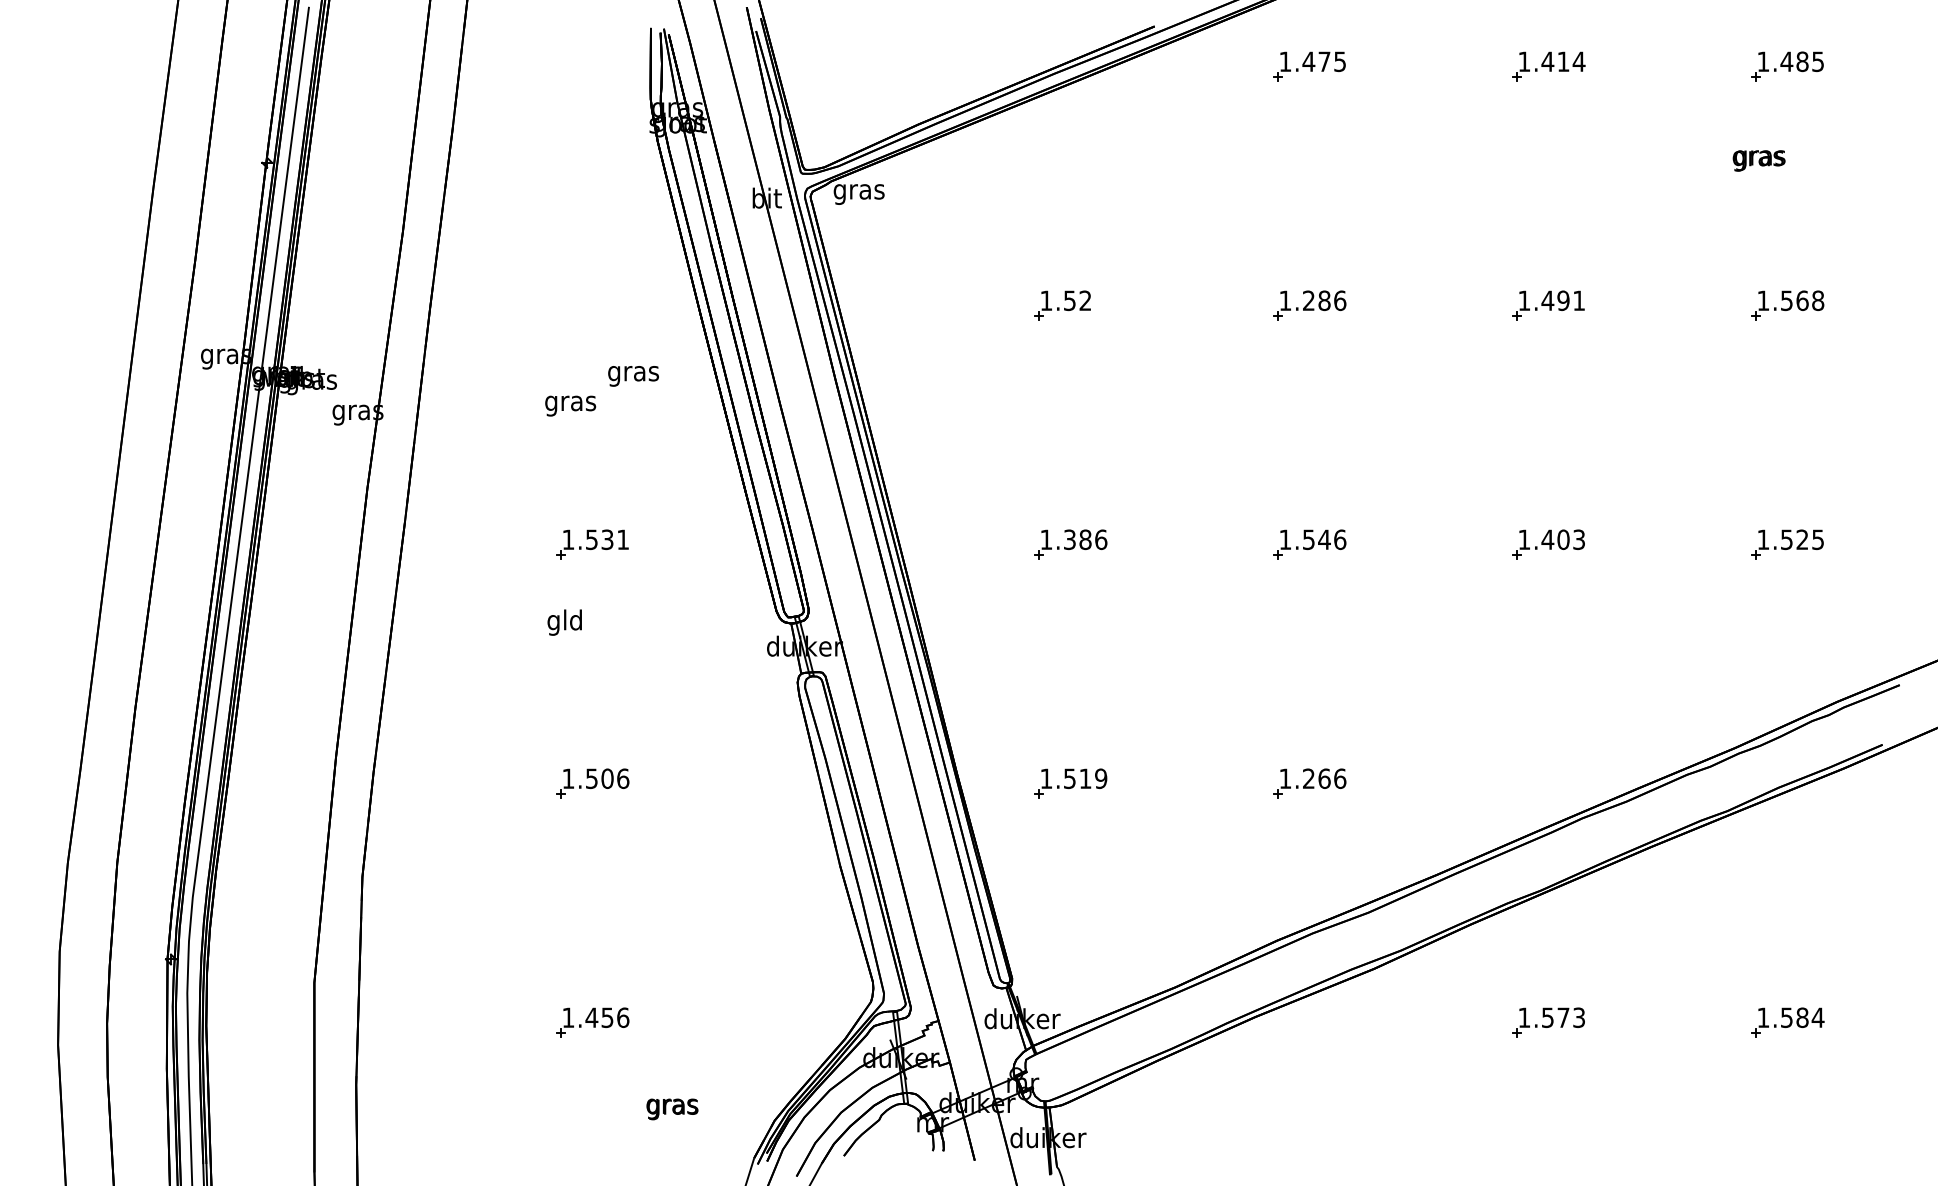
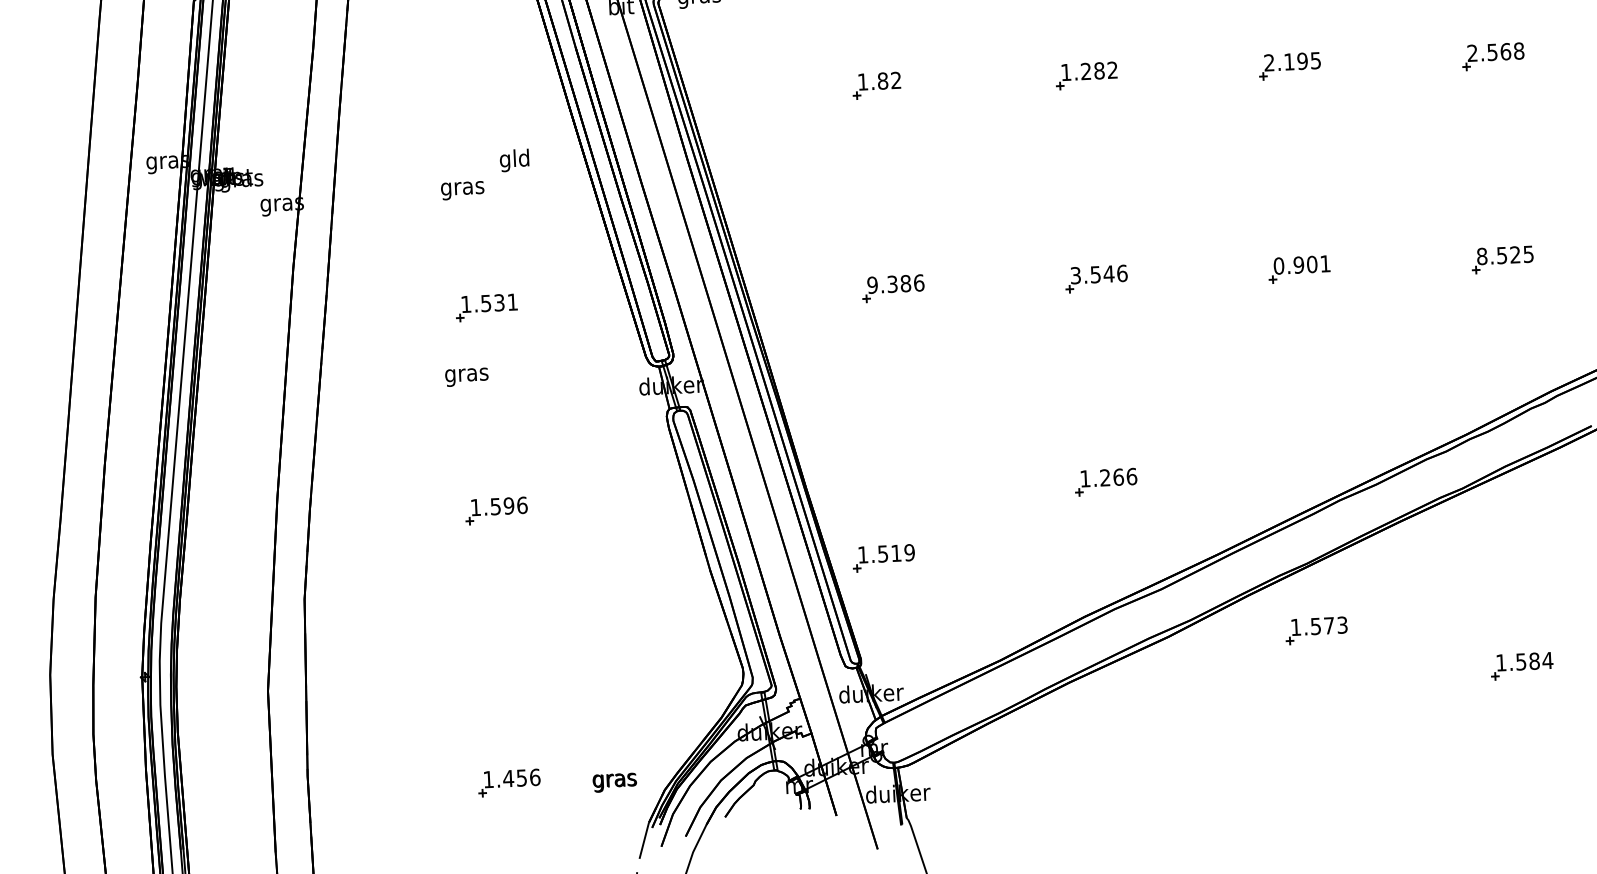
text: (1069, 300) -> (882, 80), 1.52 -> 1.82
text: (1340, 300) -> (1113, 70), 1.286 -> 1.282
text: (1551, 300) -> (1292, 61), 1.491 -> 2.195
text: (1762, 300) -> (1471, 53), 1.568 -> 2.568
text: (633, 373) -> (514, 160), gras -> gld
text: (1046, 539) -> (872, 285), 1.386 -> 9.386
text: (1285, 539) -> (1075, 275), 1.546 -> 3.546
text: (1551, 539) -> (1301, 264), 1.403 -> 0.901
text: (1763, 539) -> (1482, 256), 1.525 -> 8.525
text: (564, 622) -> (466, 374), gld -> gras
text: (607, 778) -> (509, 505), 1.506 -> 1.596
part: (1070, 783) -> (883, 557), moved
part: (592, 1022) -> (509, 782), moved
part: (1548, 1022) -> (1316, 630), moved
text: (672, 1109) -> (614, 782), moved

